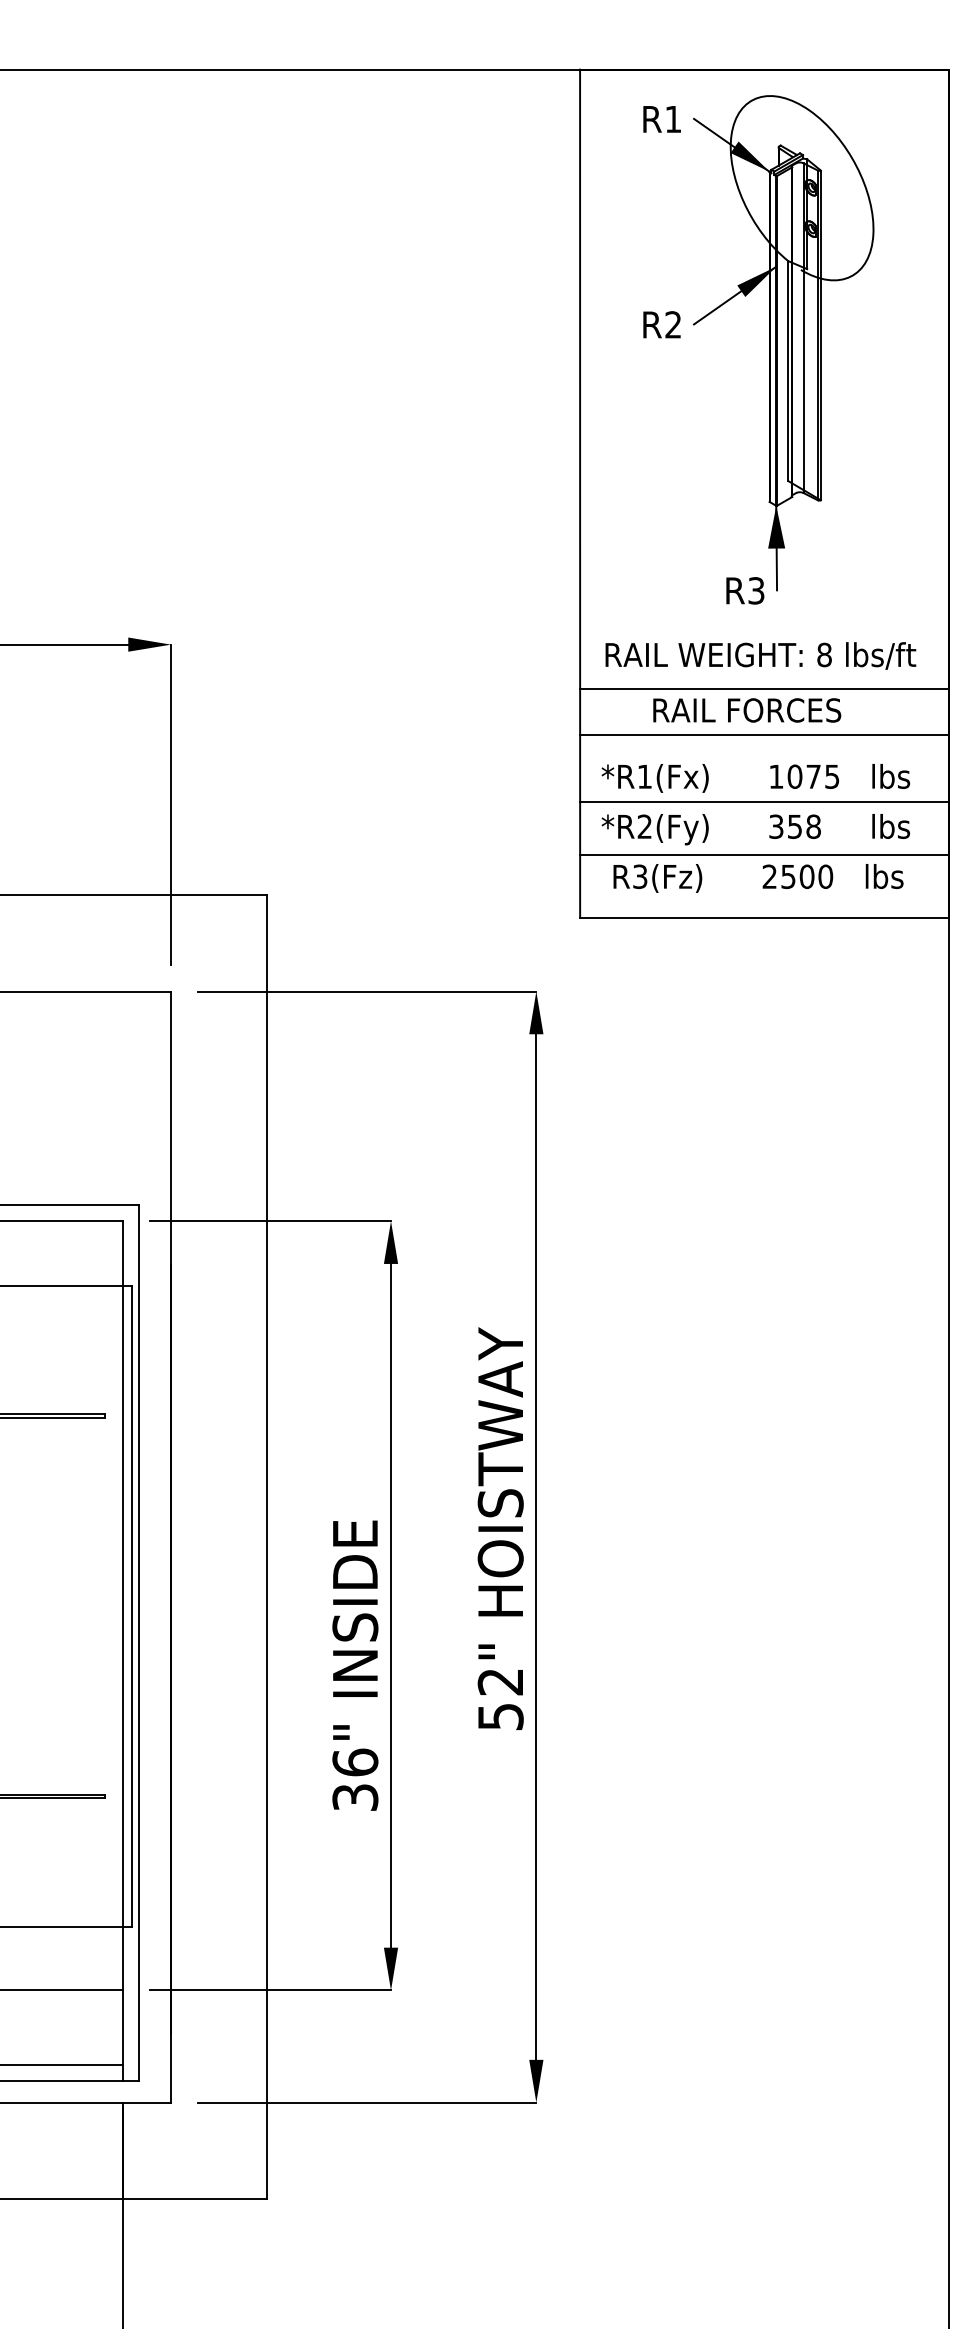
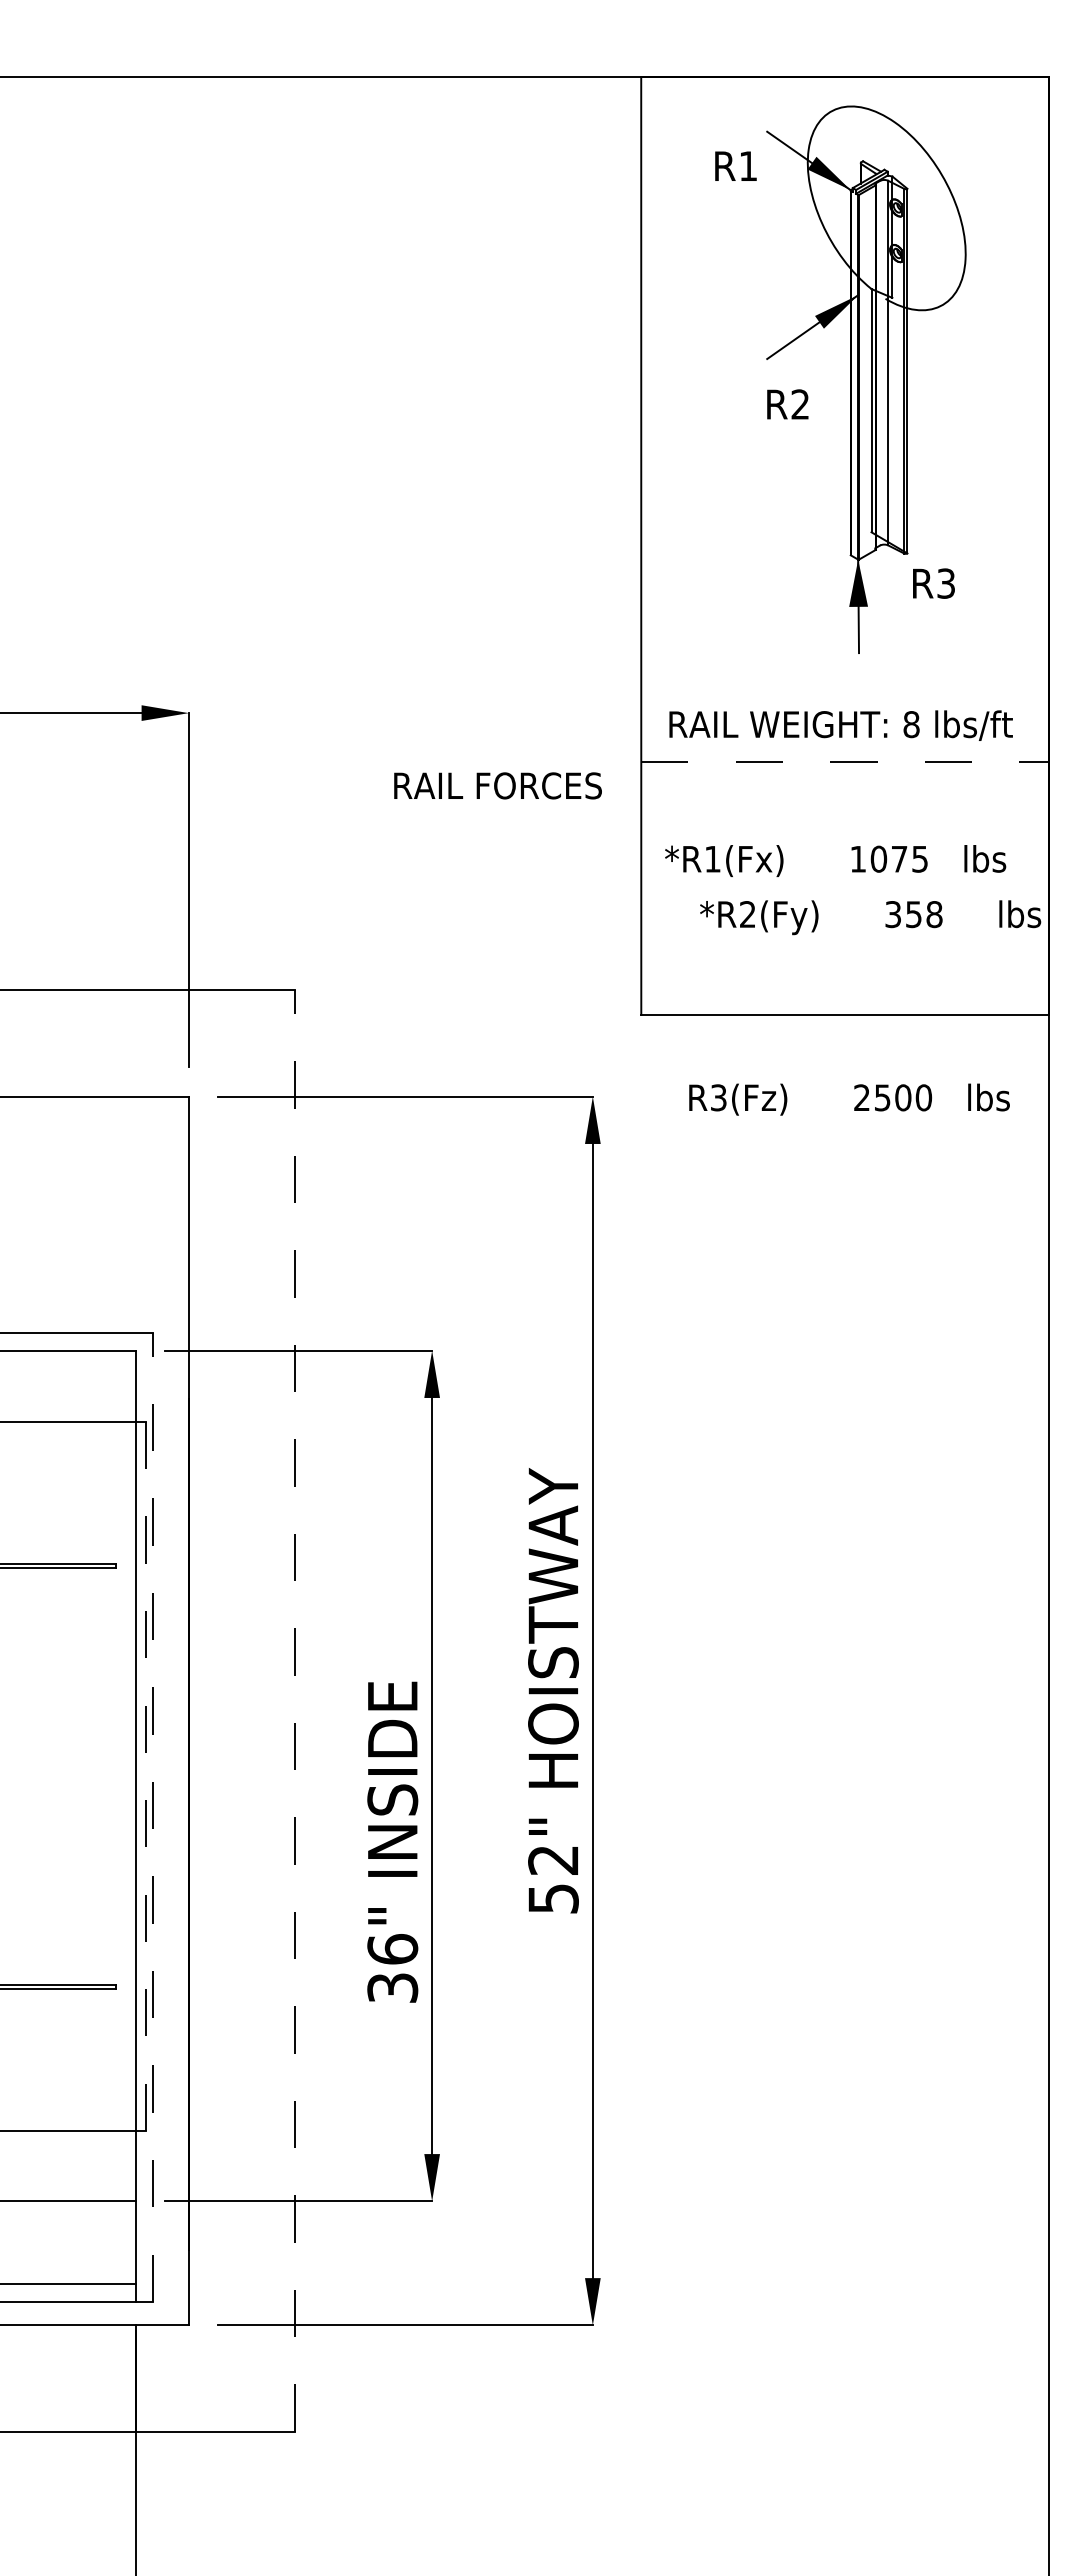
text: (661, 118) -> (735, 165), moved
text: (661, 324) -> (787, 404), moved
text: (744, 590) -> (933, 583), moved
line: (763, 688) -> (844, 761), solid -> dashed
text: (746, 710) -> (497, 785), moved
line: (763, 735) -> (844, 813), removed
line: (763, 802) -> (844, 887), removed
text: (755, 829) -> (870, 917), moved
line: (763, 855) -> (844, 946), removed
text: (758, 878) -> (849, 1099), moved
line: (267, 1547) -> (295, 1711), solid -> dashed
line: (131, 1605) -> (145, 1775), solid -> dashed
line: (139, 1642) -> (153, 1816), solid -> dashed

